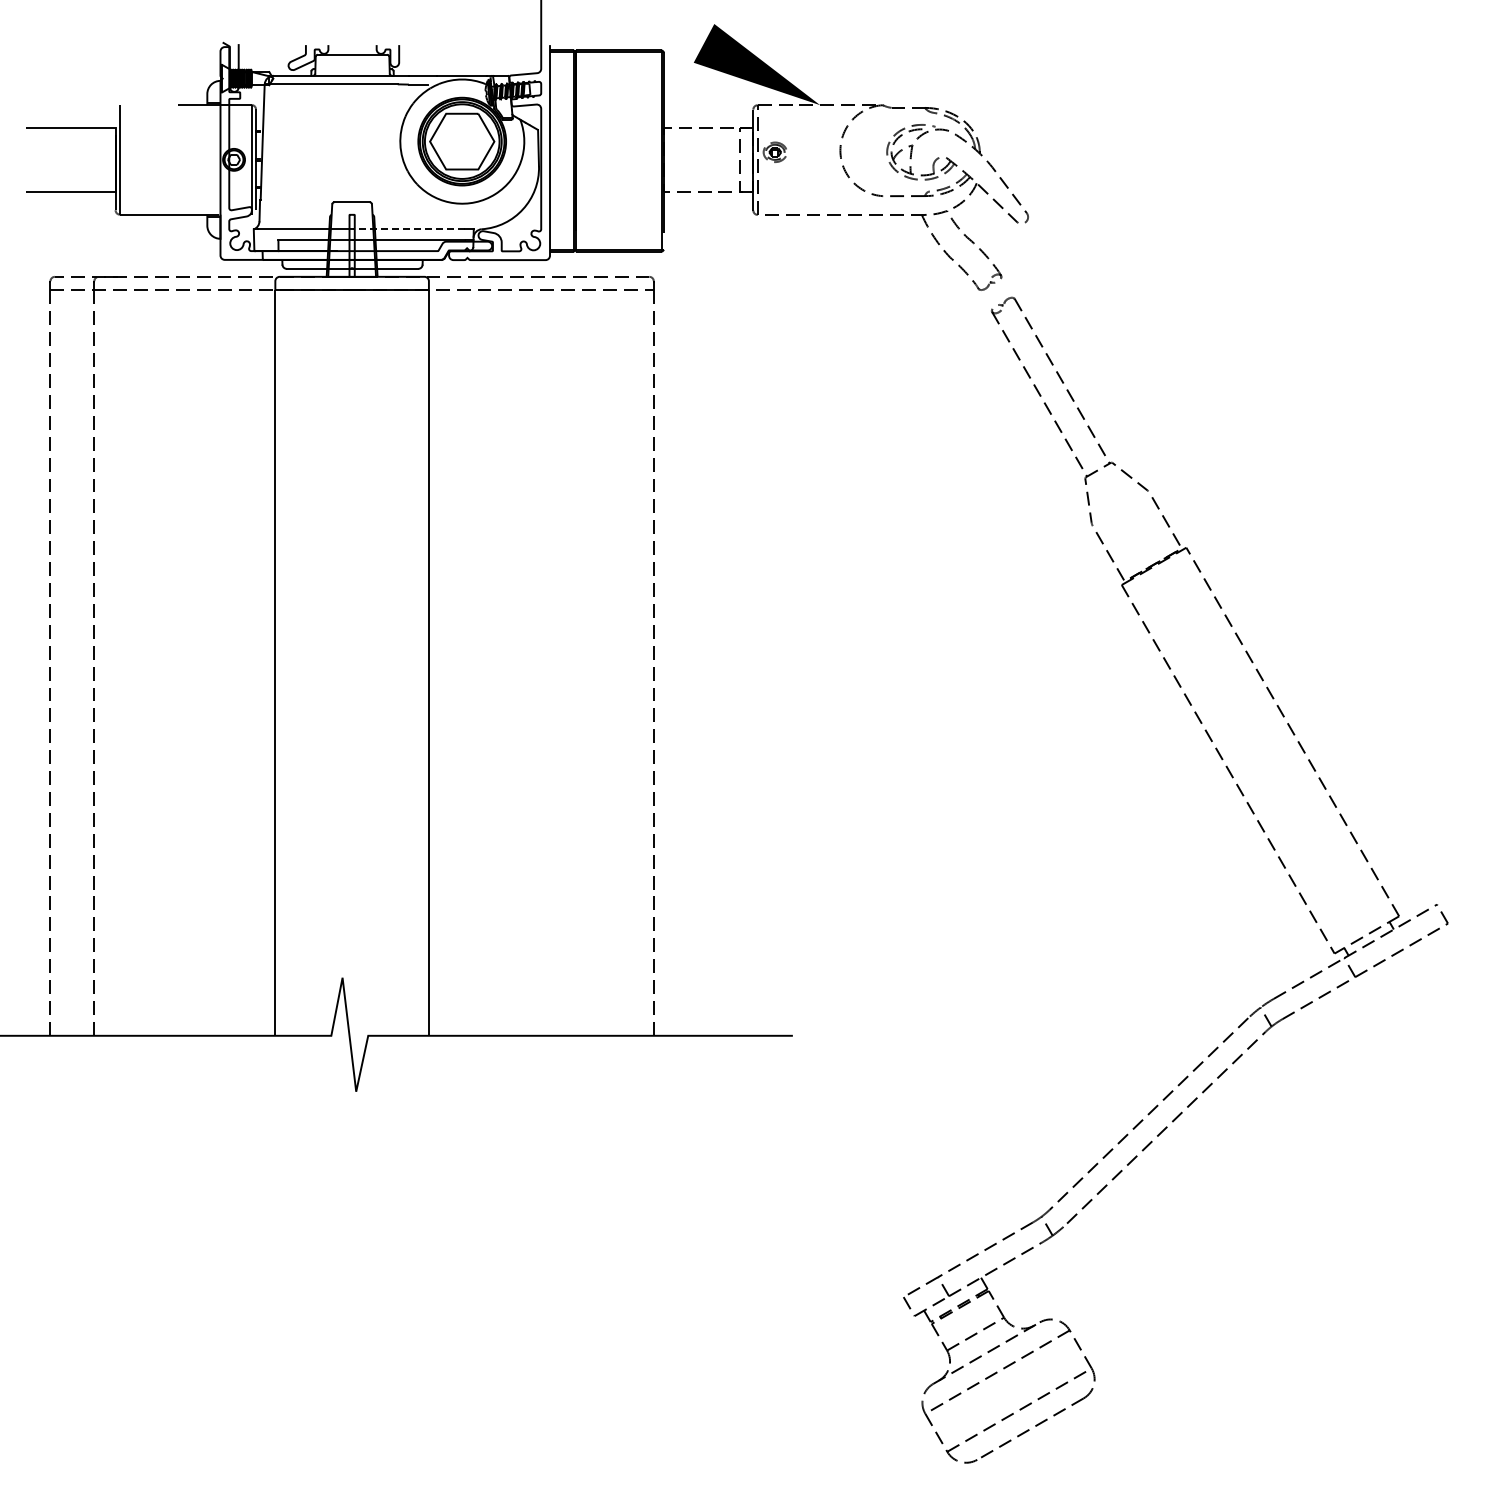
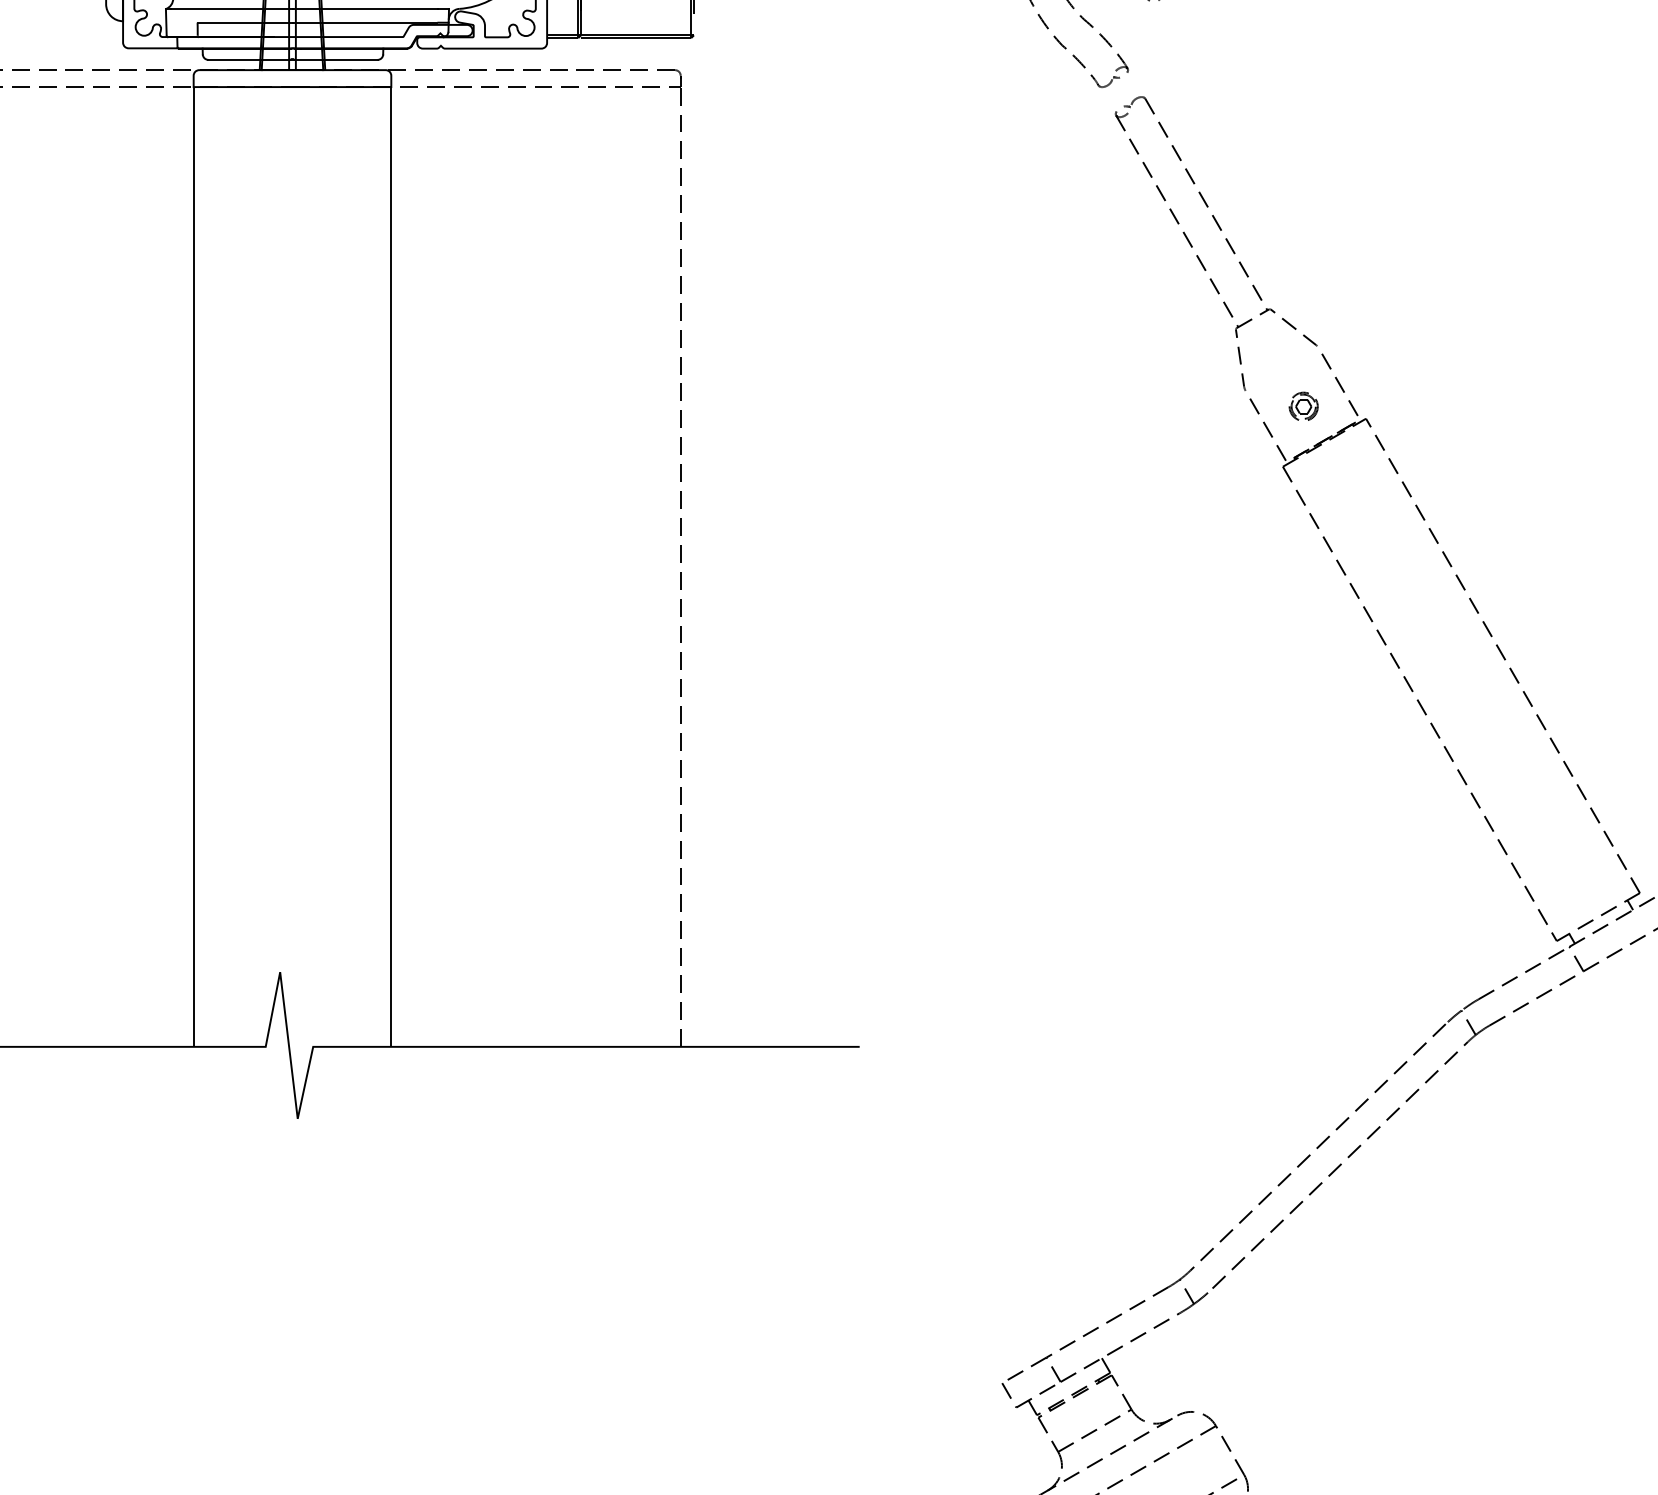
line: (408, 229) -> (365, 9), dashed -> solid
part: (1137, 537) -> (1303, 405), added

